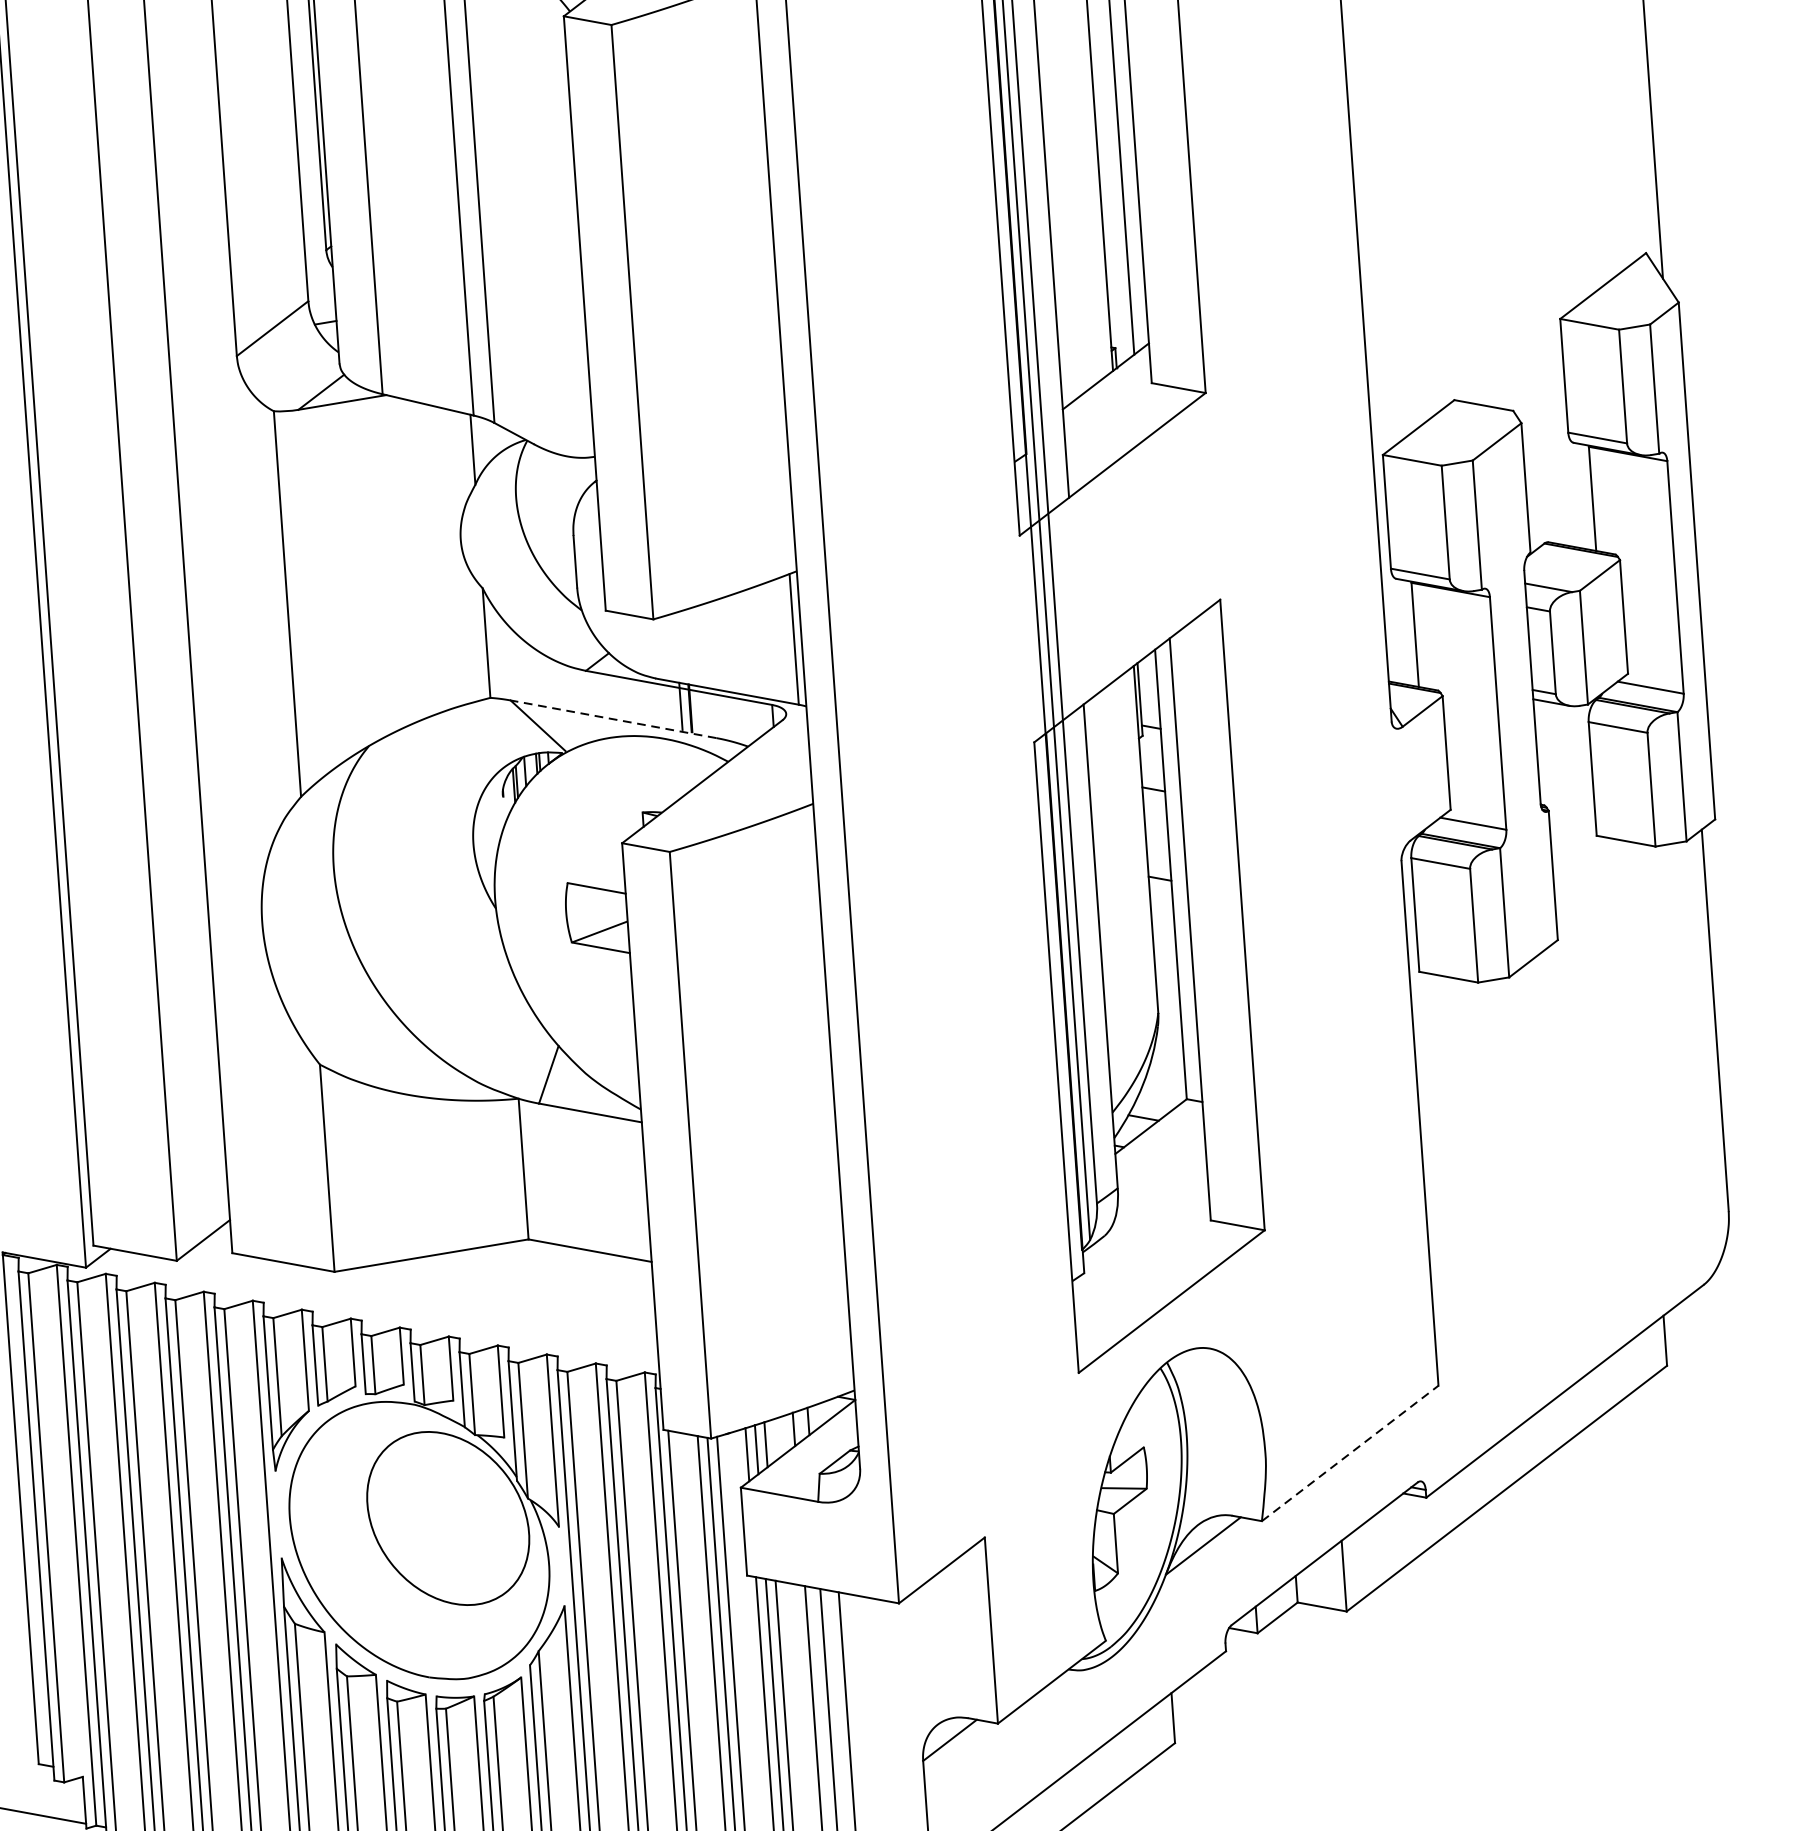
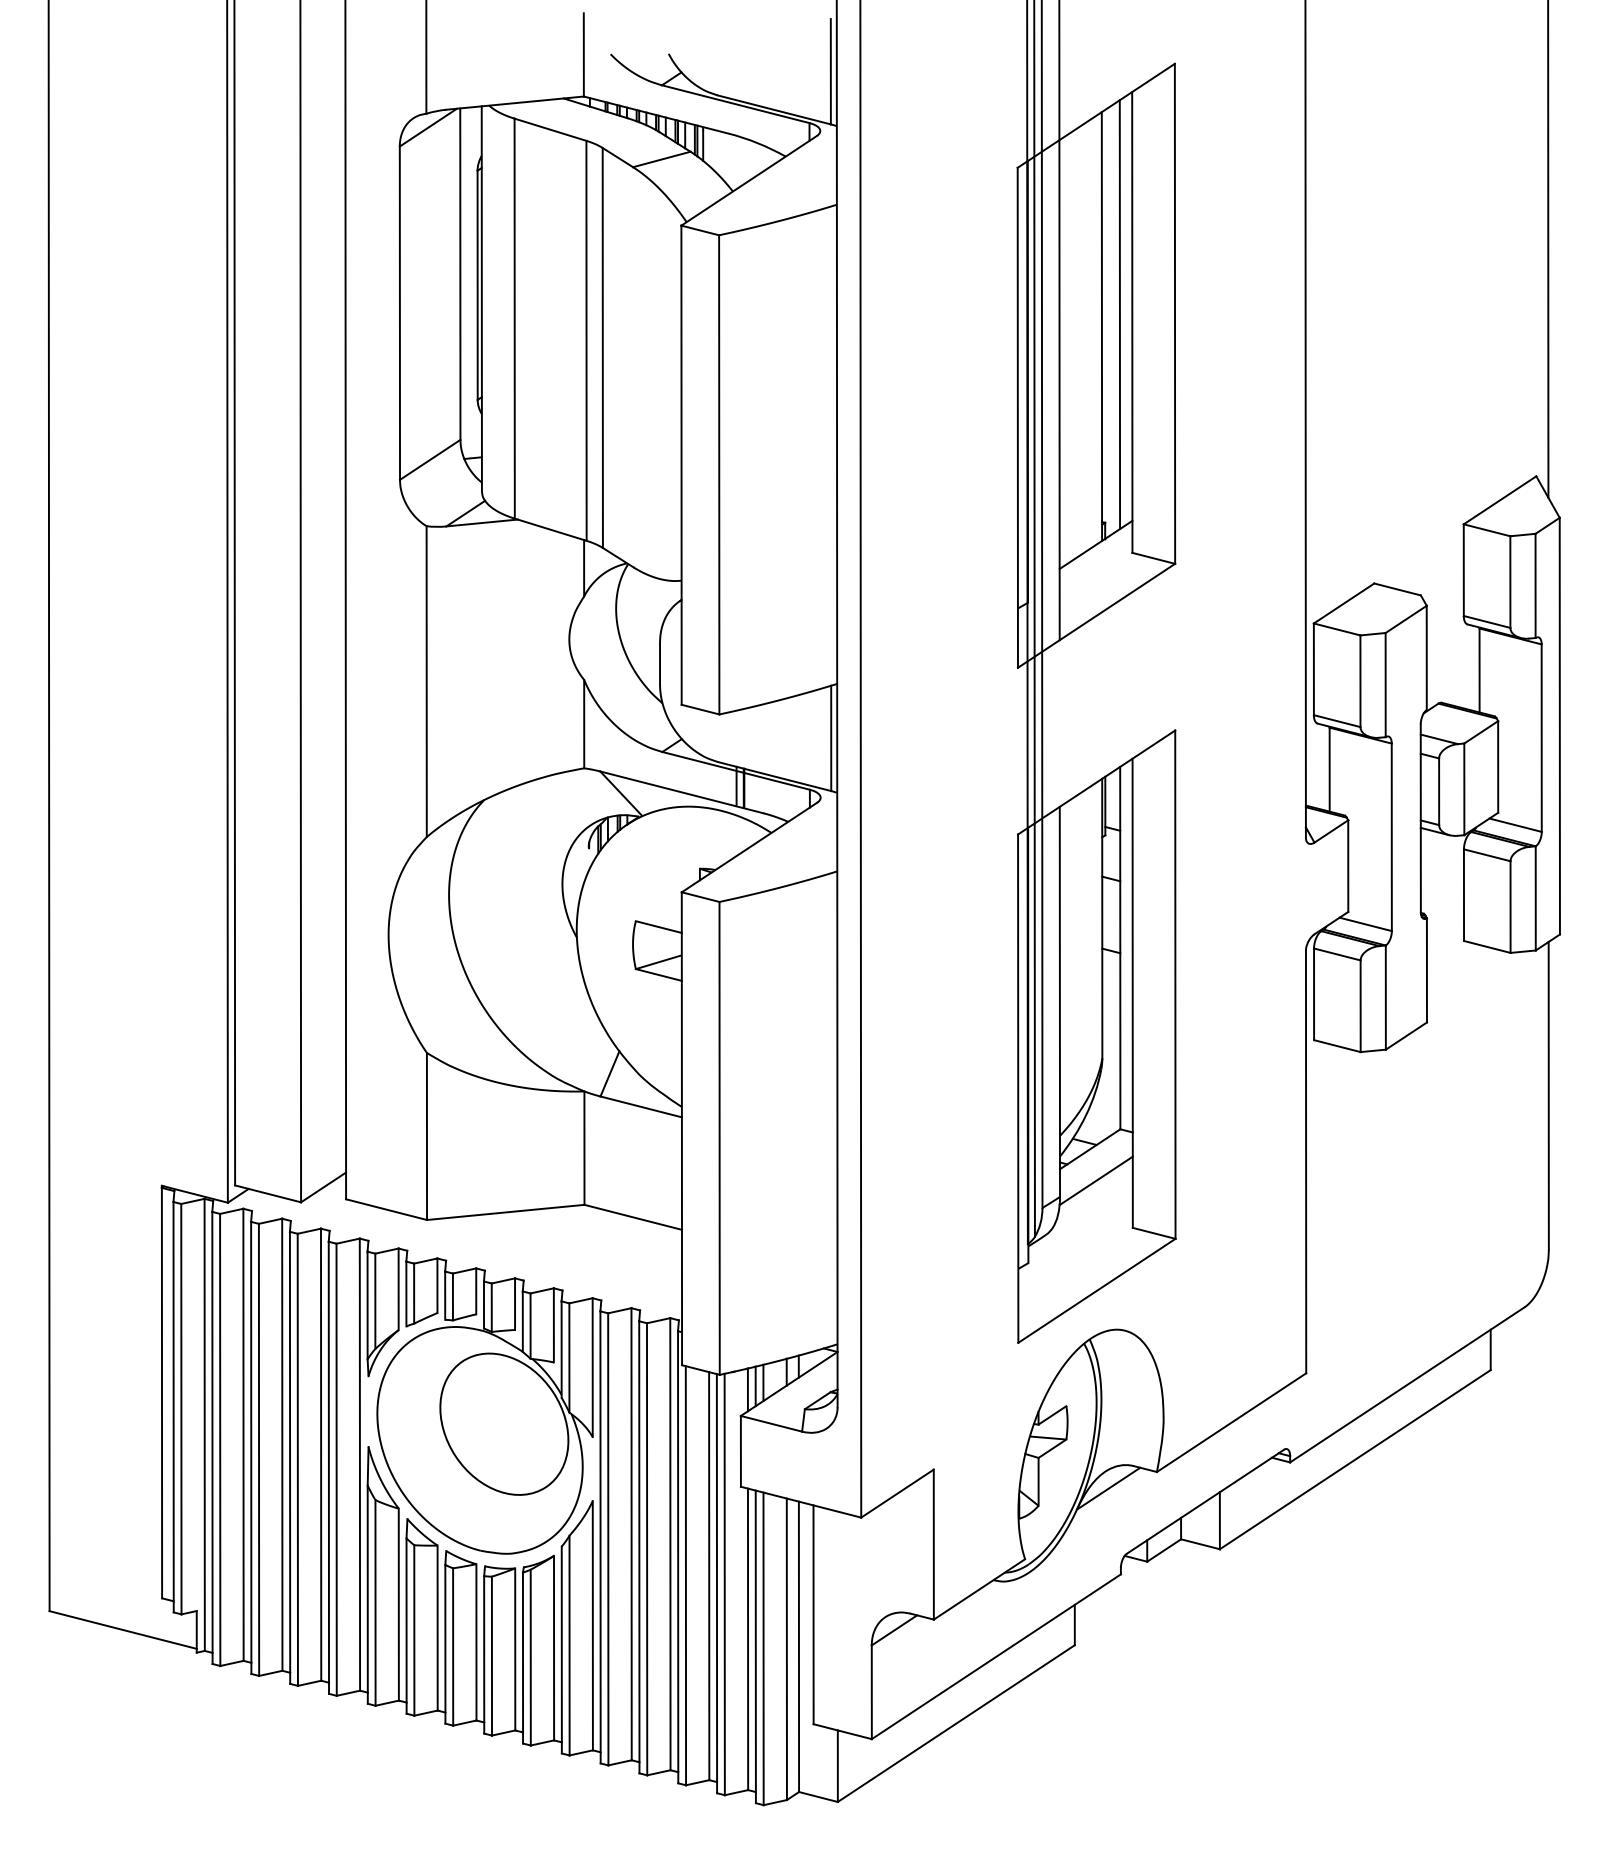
line: (613, 719) -> (681, 792), dashed -> solid
line: (1160, 1164) -> (1095, 1180), added
line: (1351, 1453) -> (1232, 1422), dashed -> solid

